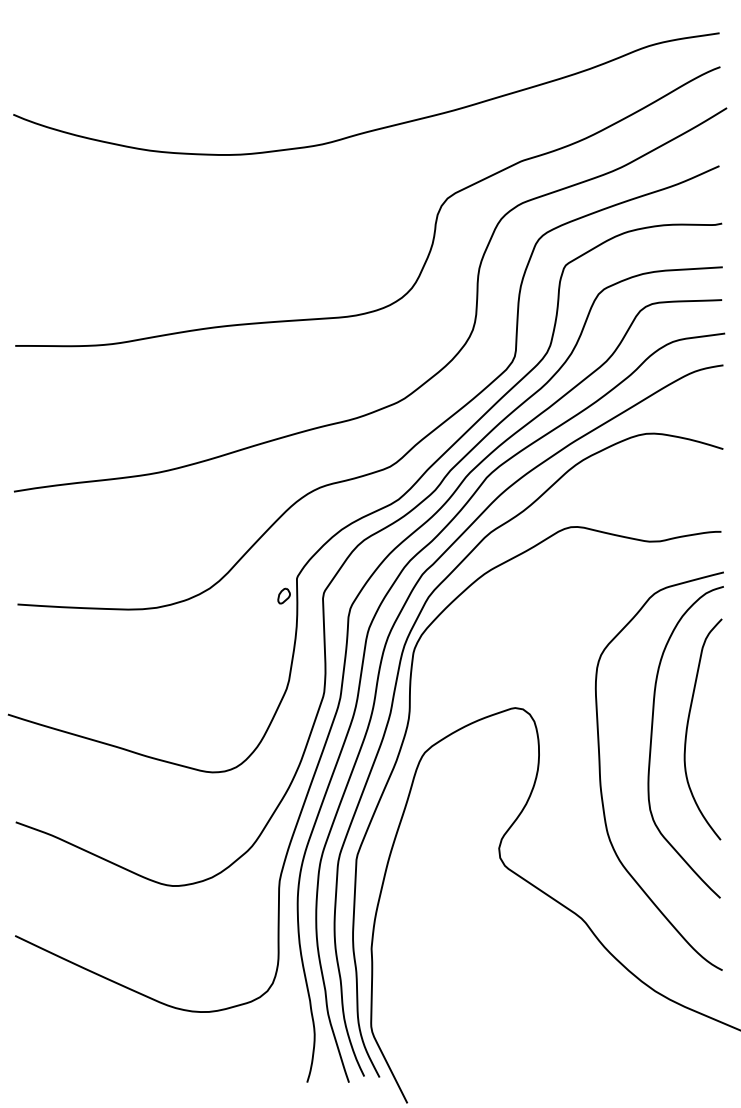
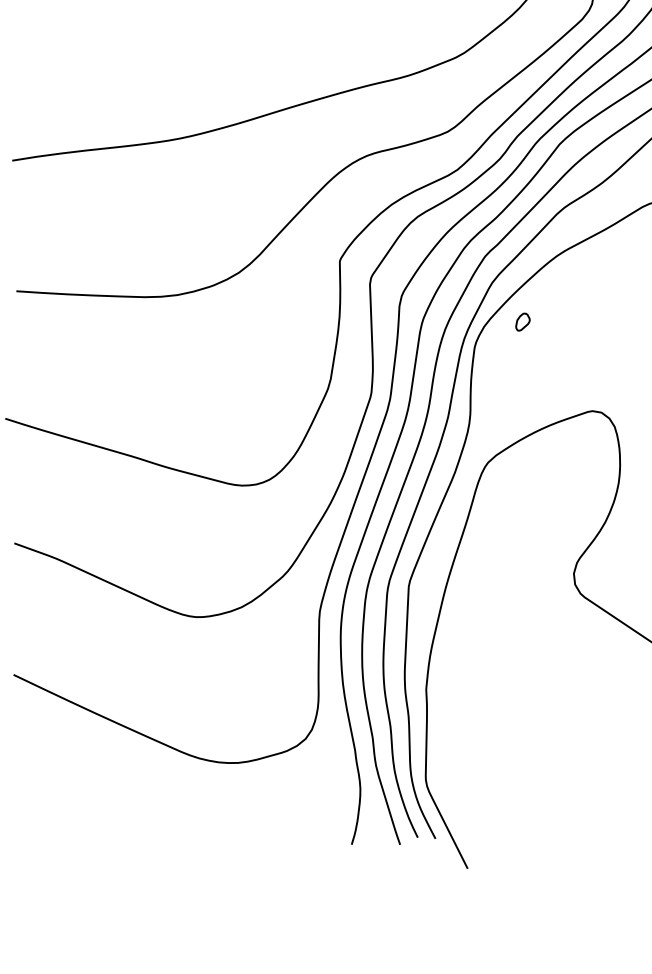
part: (283, 595) -> (522, 321), moved

